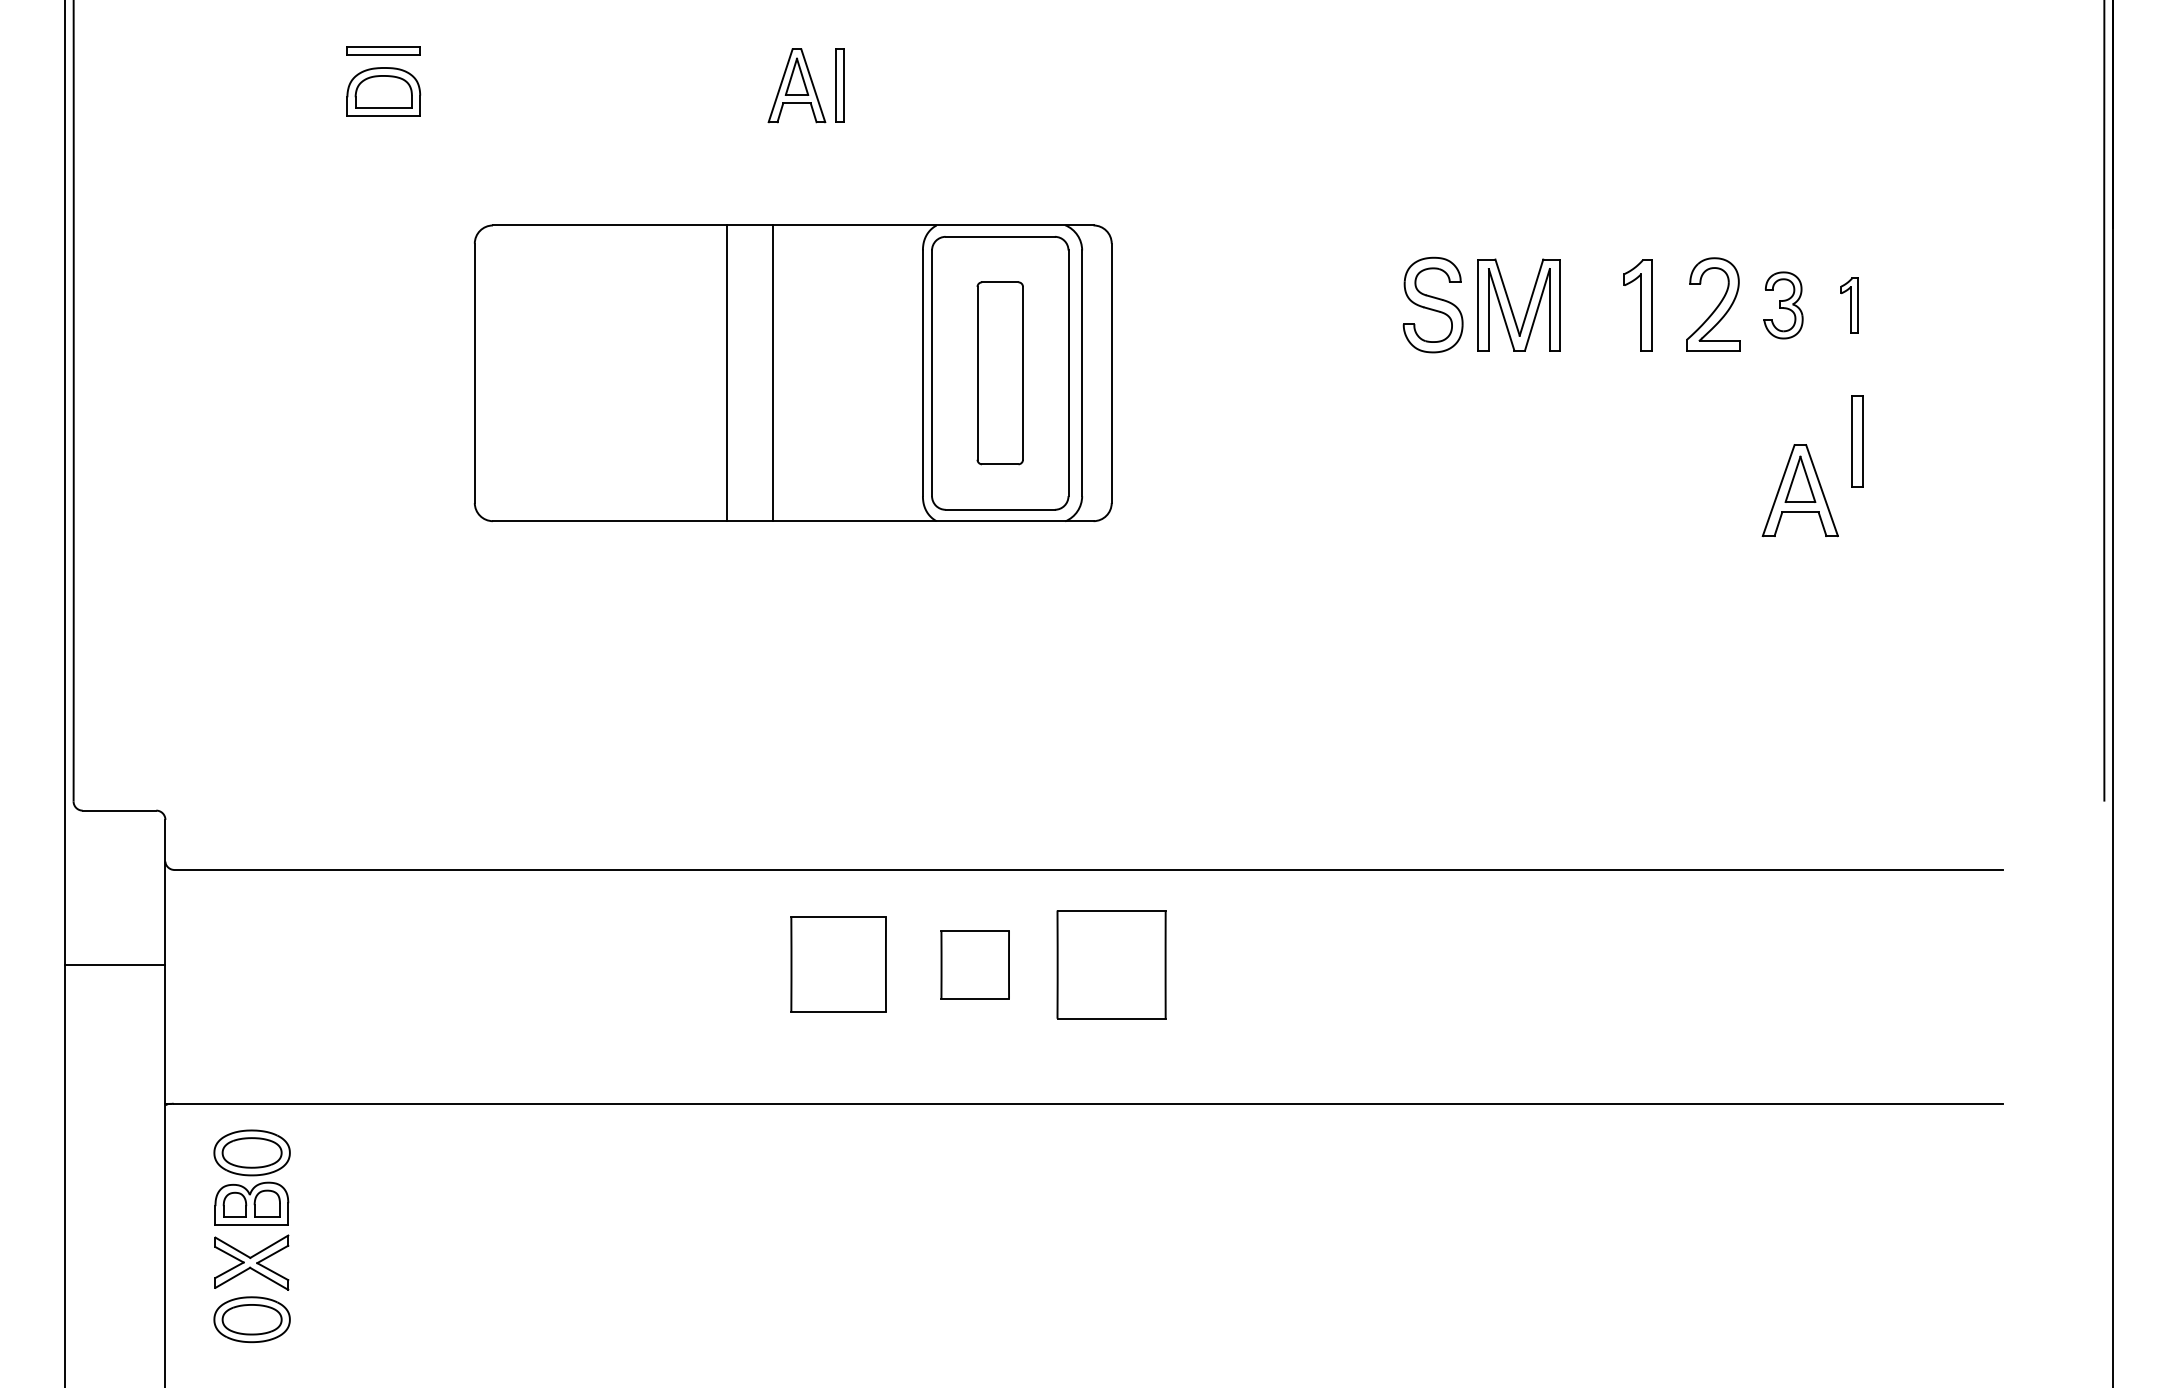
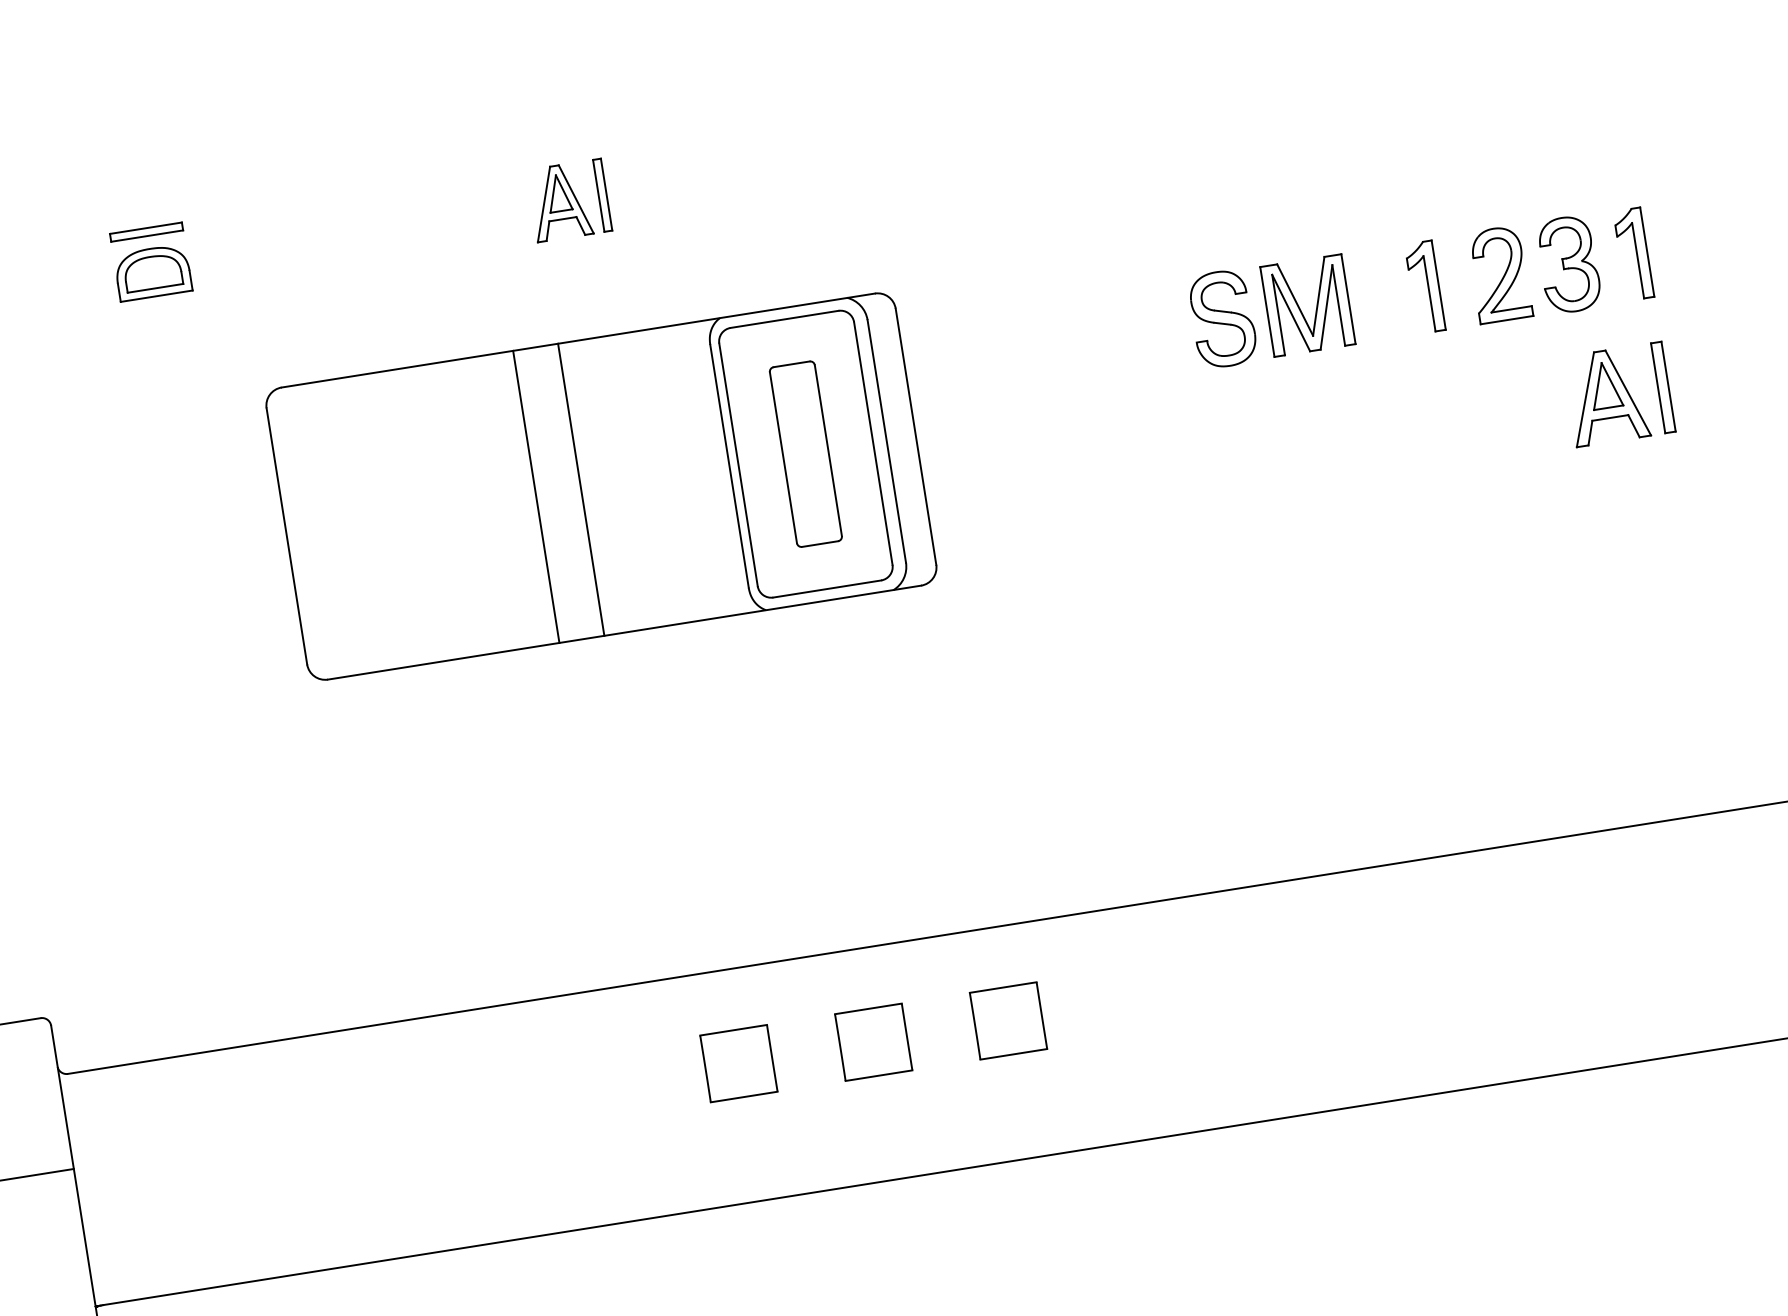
part: (1783, 305) -> (1568, 264), size x1.43
part: (1849, 305) -> (1634, 254), size x1.67
part: (1799, 490) -> (1605, 396), moved
part: (838, 964) -> (738, 1063), size x0.71
part: (1111, 964) -> (1008, 1020), size x0.62

